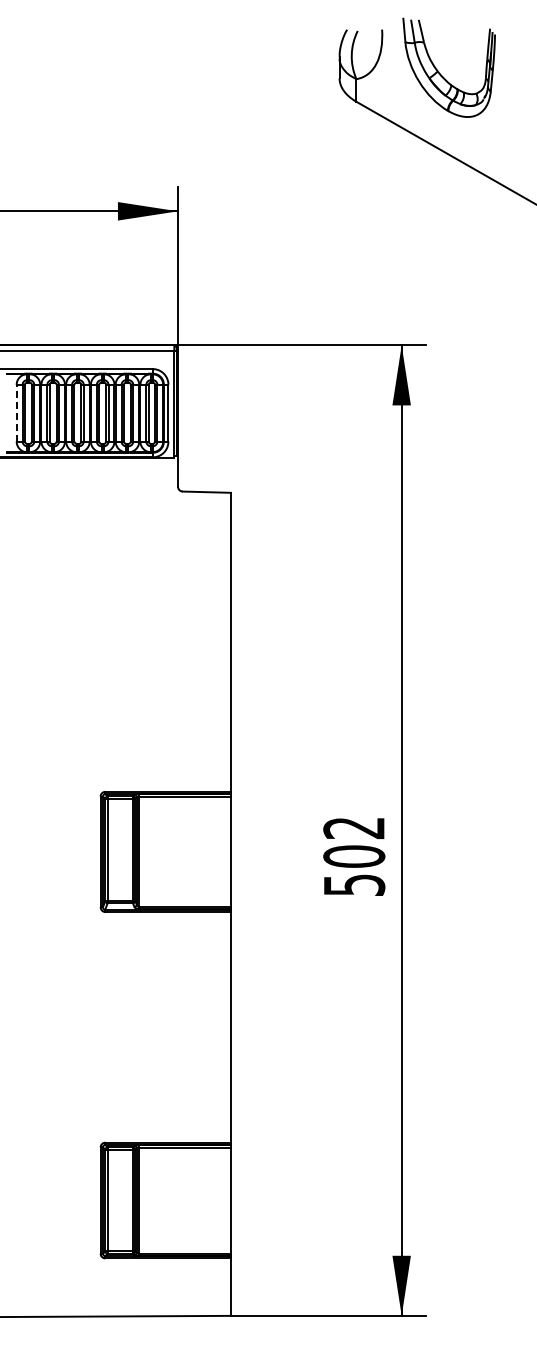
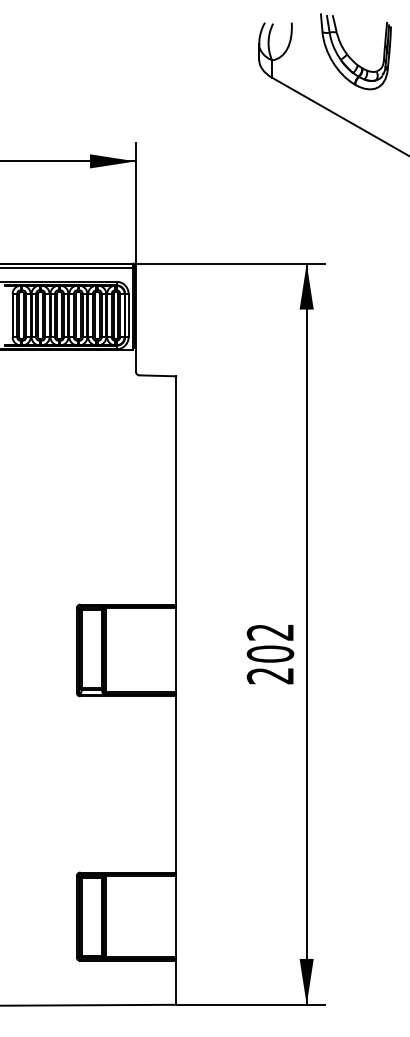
part: (439, 71) -> (348, 54), moved
line: (16, 412) -> (12, 315), dashed -> solid
text: (354, 885) -> (270, 676), 502 -> 202

